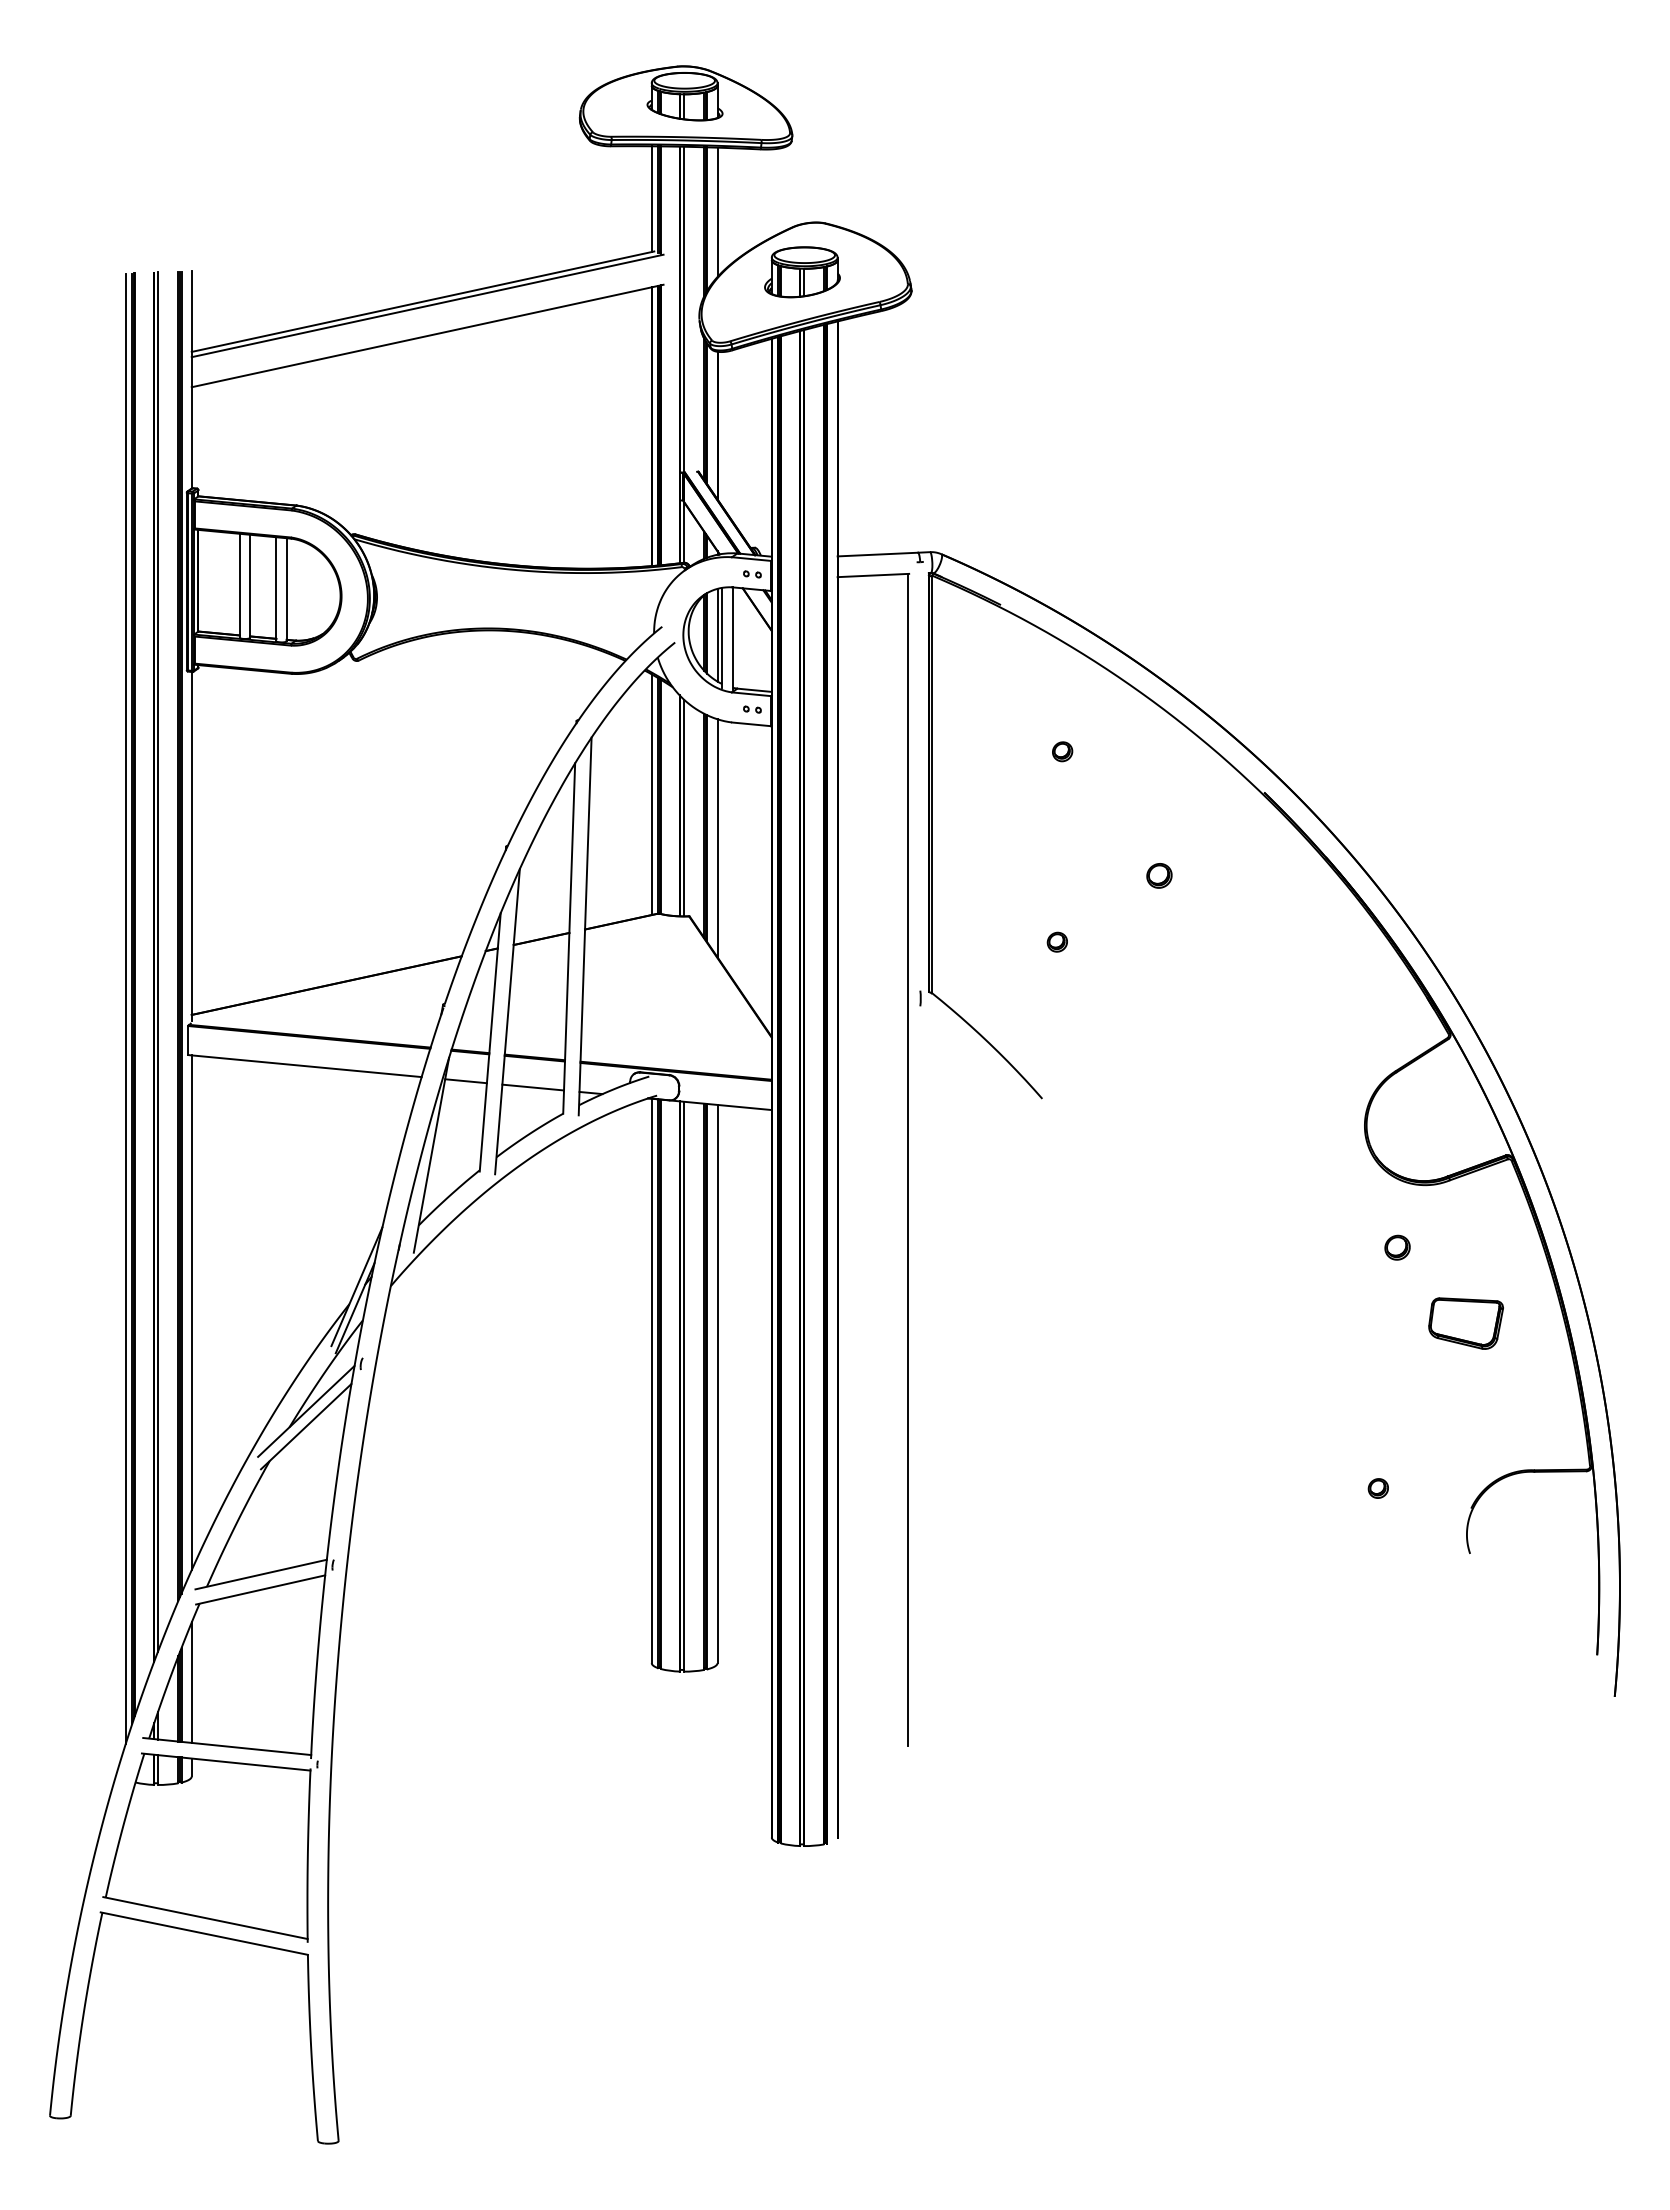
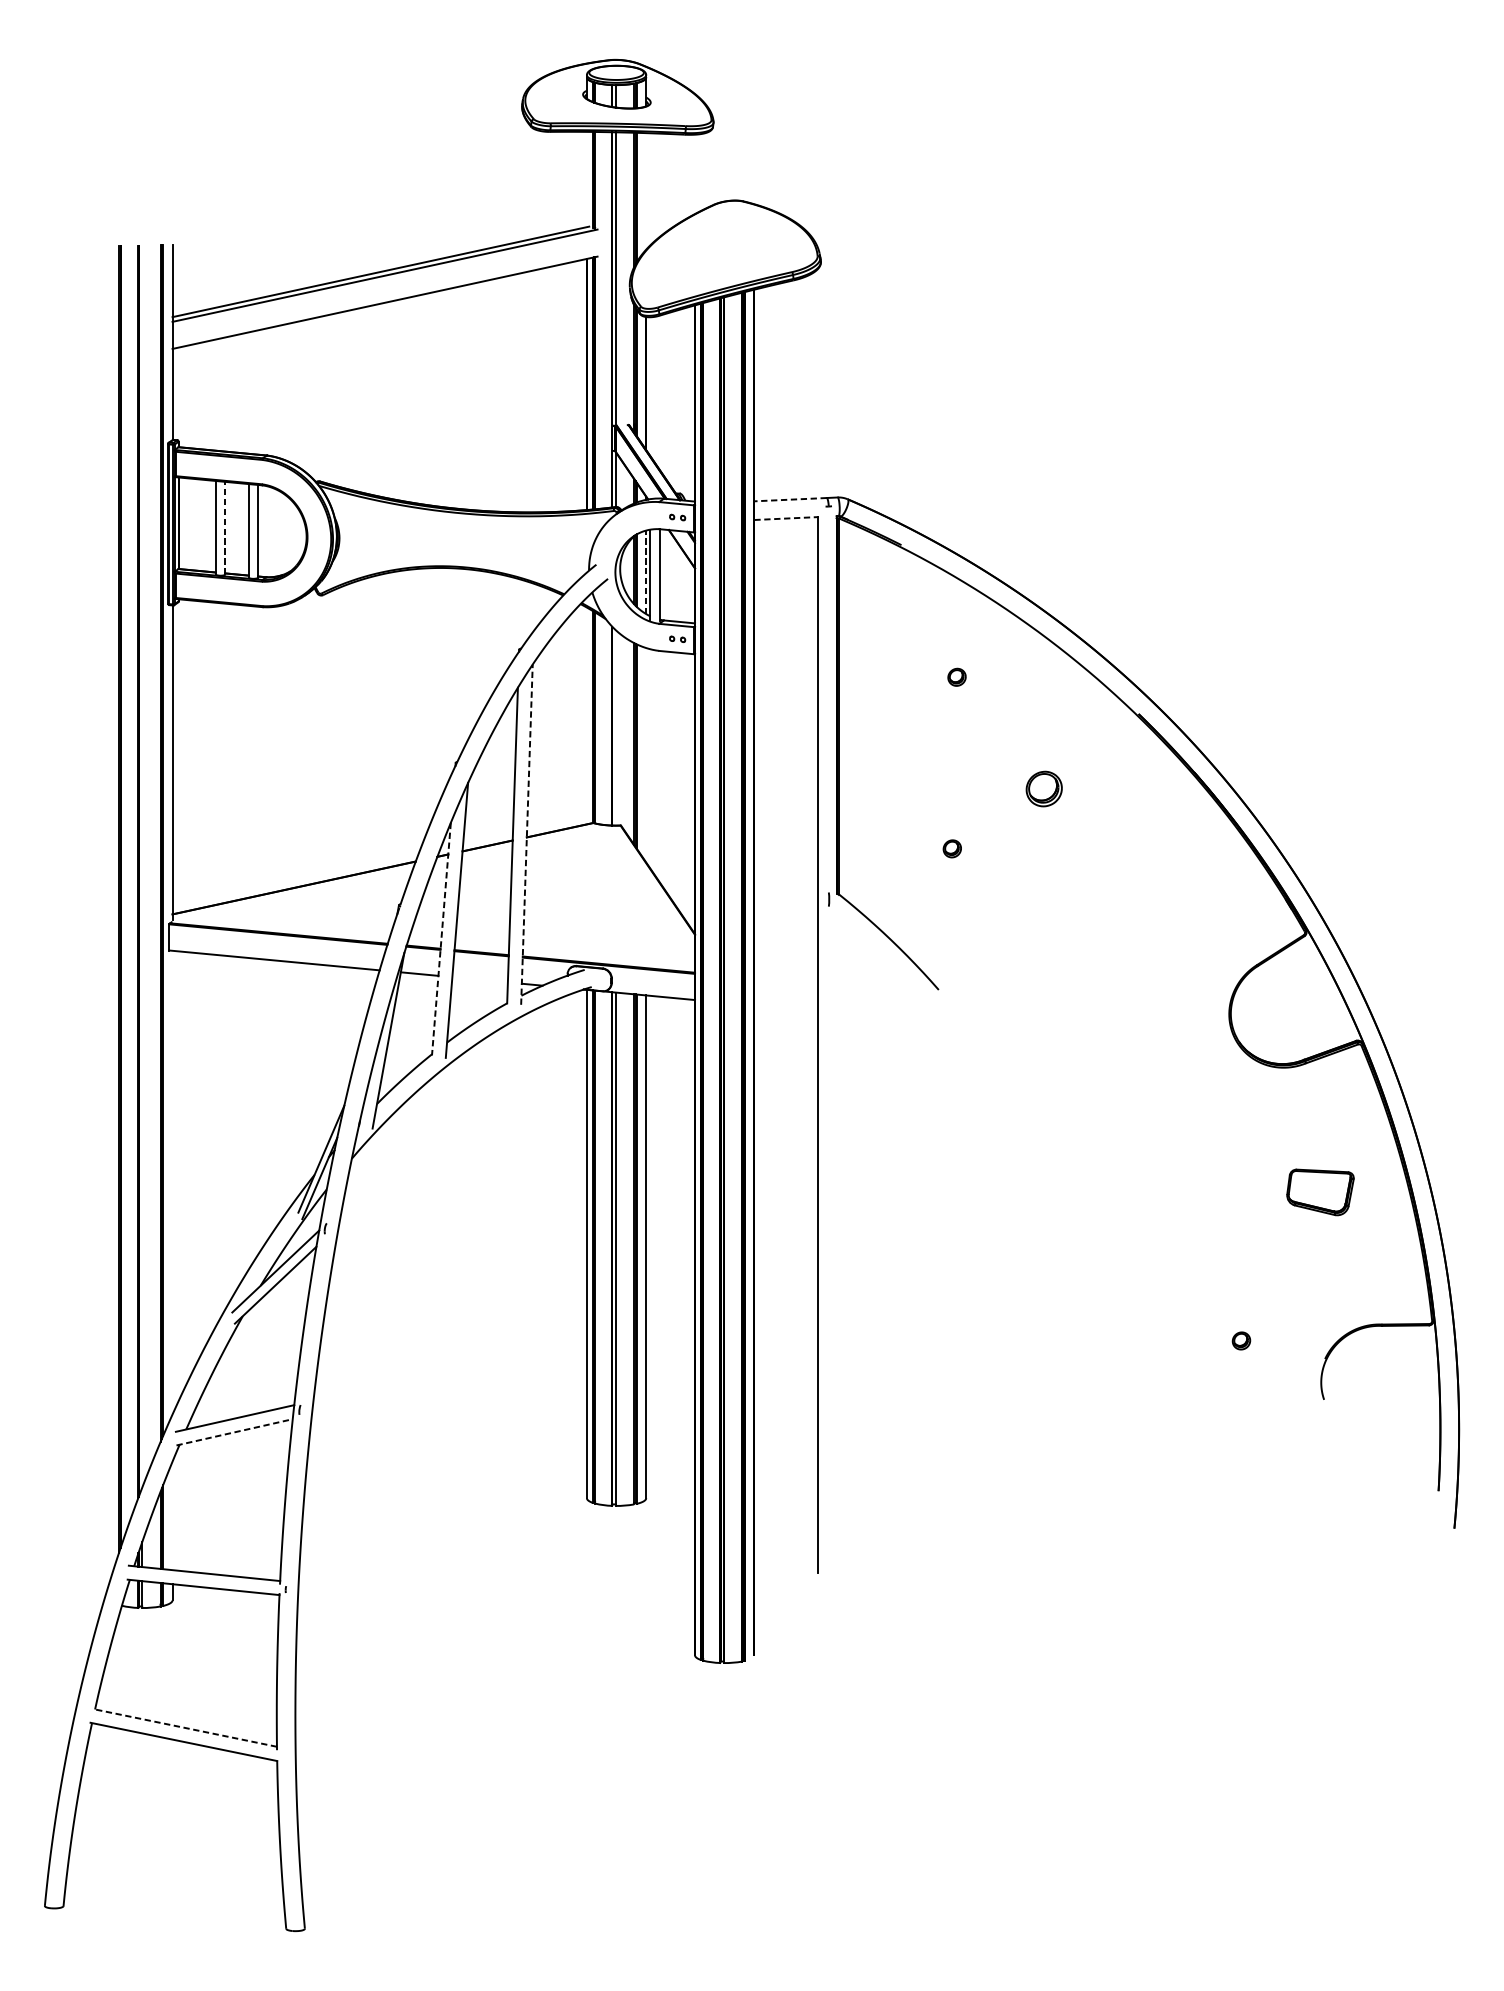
line: (651, 199) -> (586, 179), removed
line: (717, 212) -> (646, 191), removed
part: (802, 272) -> (722, 245), removed
line: (877, 554) -> (790, 499), solid -> dashed
line: (873, 575) -> (786, 518), solid -> dashed
line: (250, 585) -> (225, 527), solid -> dashed
line: (717, 634) -> (646, 571), solid -> dashed
line: (651, 794) -> (586, 715), removed
line: (683, 807) -> (615, 727), removed
line: (717, 838) -> (646, 755), removed
part: (1159, 875) -> (1044, 788), size x1.6
line: (585, 926) -> (527, 834), solid -> dashed
line: (158, 961) -> (142, 866), removed
line: (125, 1008) -> (112, 908), removed
line: (490, 1042) -> (441, 939), solid -> dashed
line: (533, 1087) -> (480, 979), removed
part: (1397, 1247) -> (1258, 1123), removed
line: (191, 1312) -> (172, 1182), removed
line: (261, 1589) -> (235, 1431), solid -> dashed
line: (191, 1682) -> (172, 1515), removed
line: (205, 1917) -> (184, 1727), solid -> dashed

